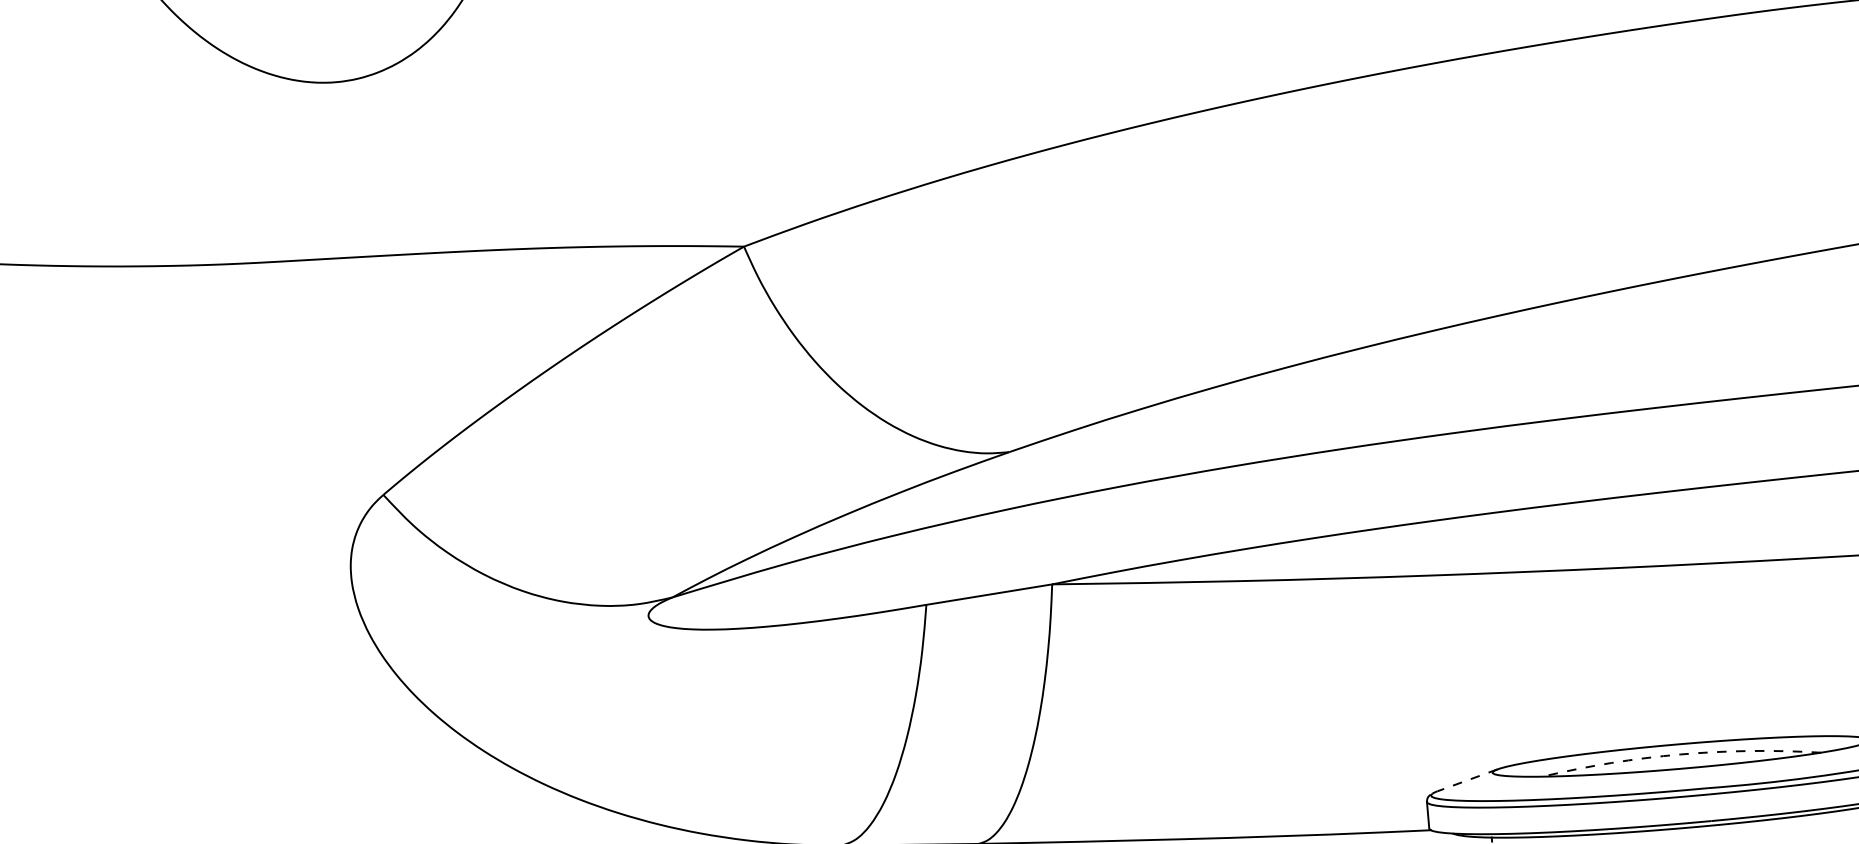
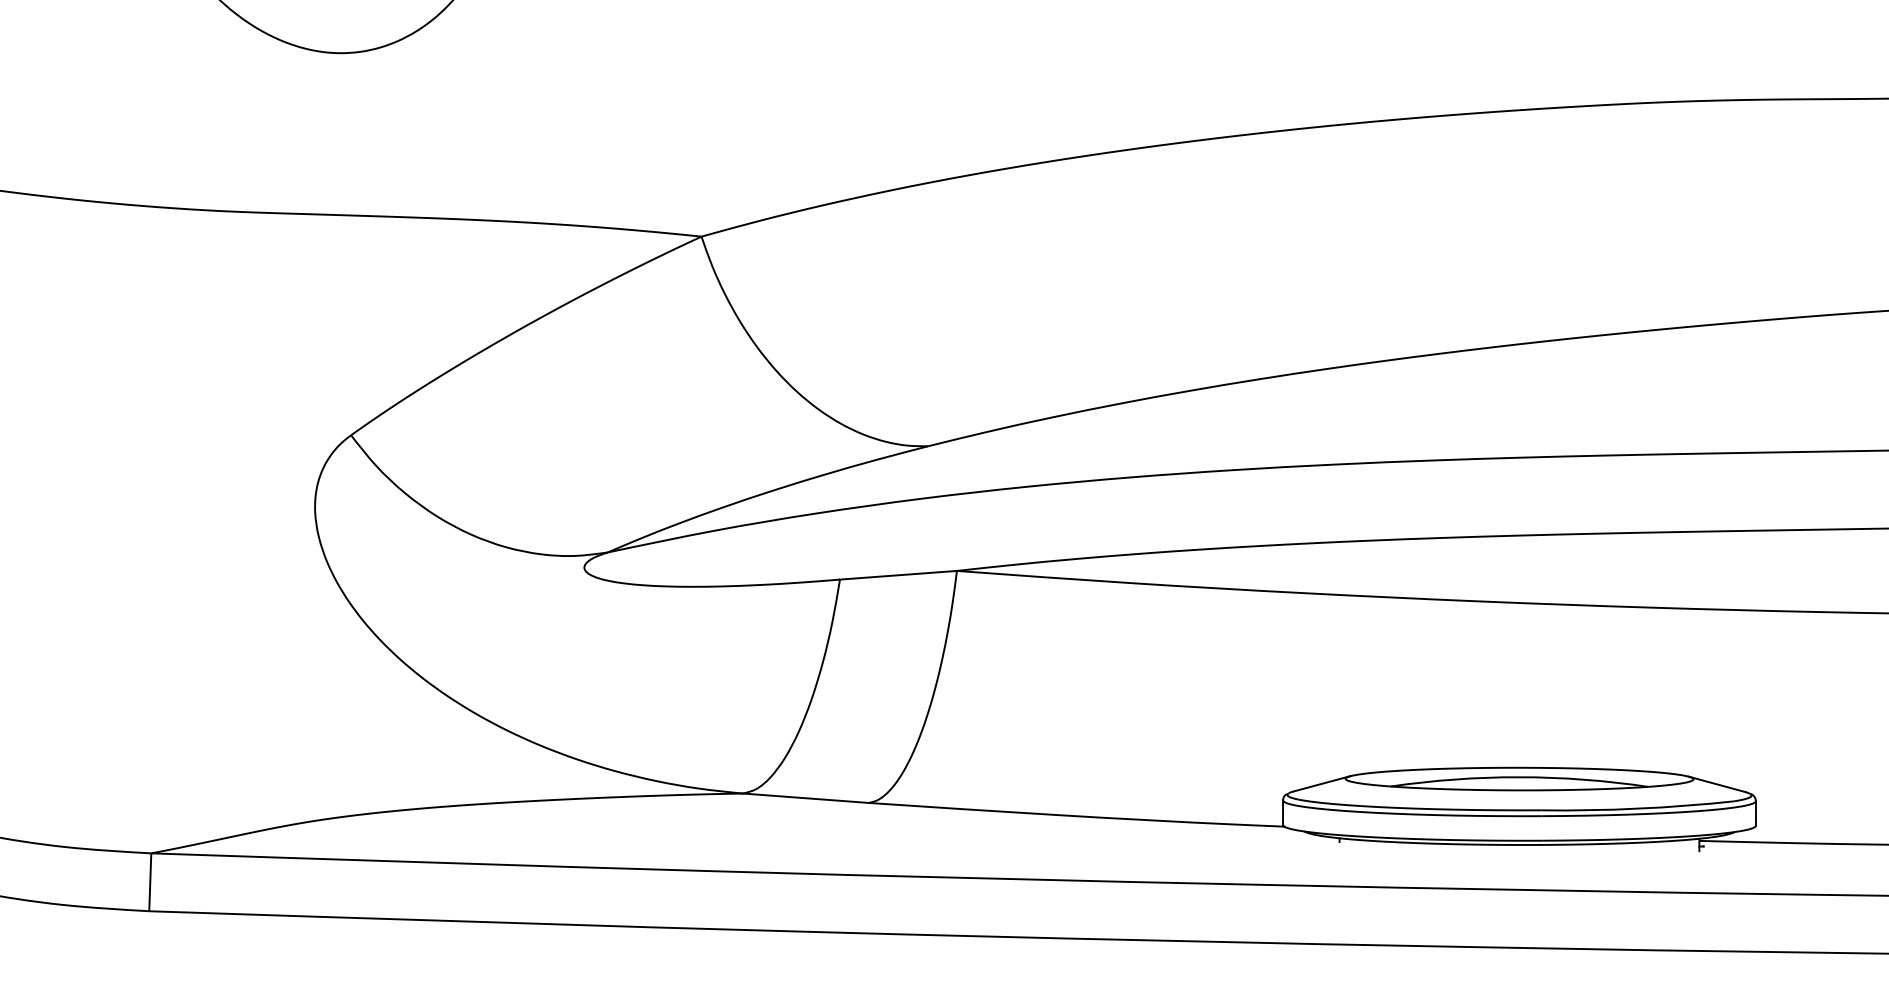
arc: (1680, 754) -> (1519, 777), dashed -> solid
line: (1467, 780) -> (1321, 783), dashed -> solid

